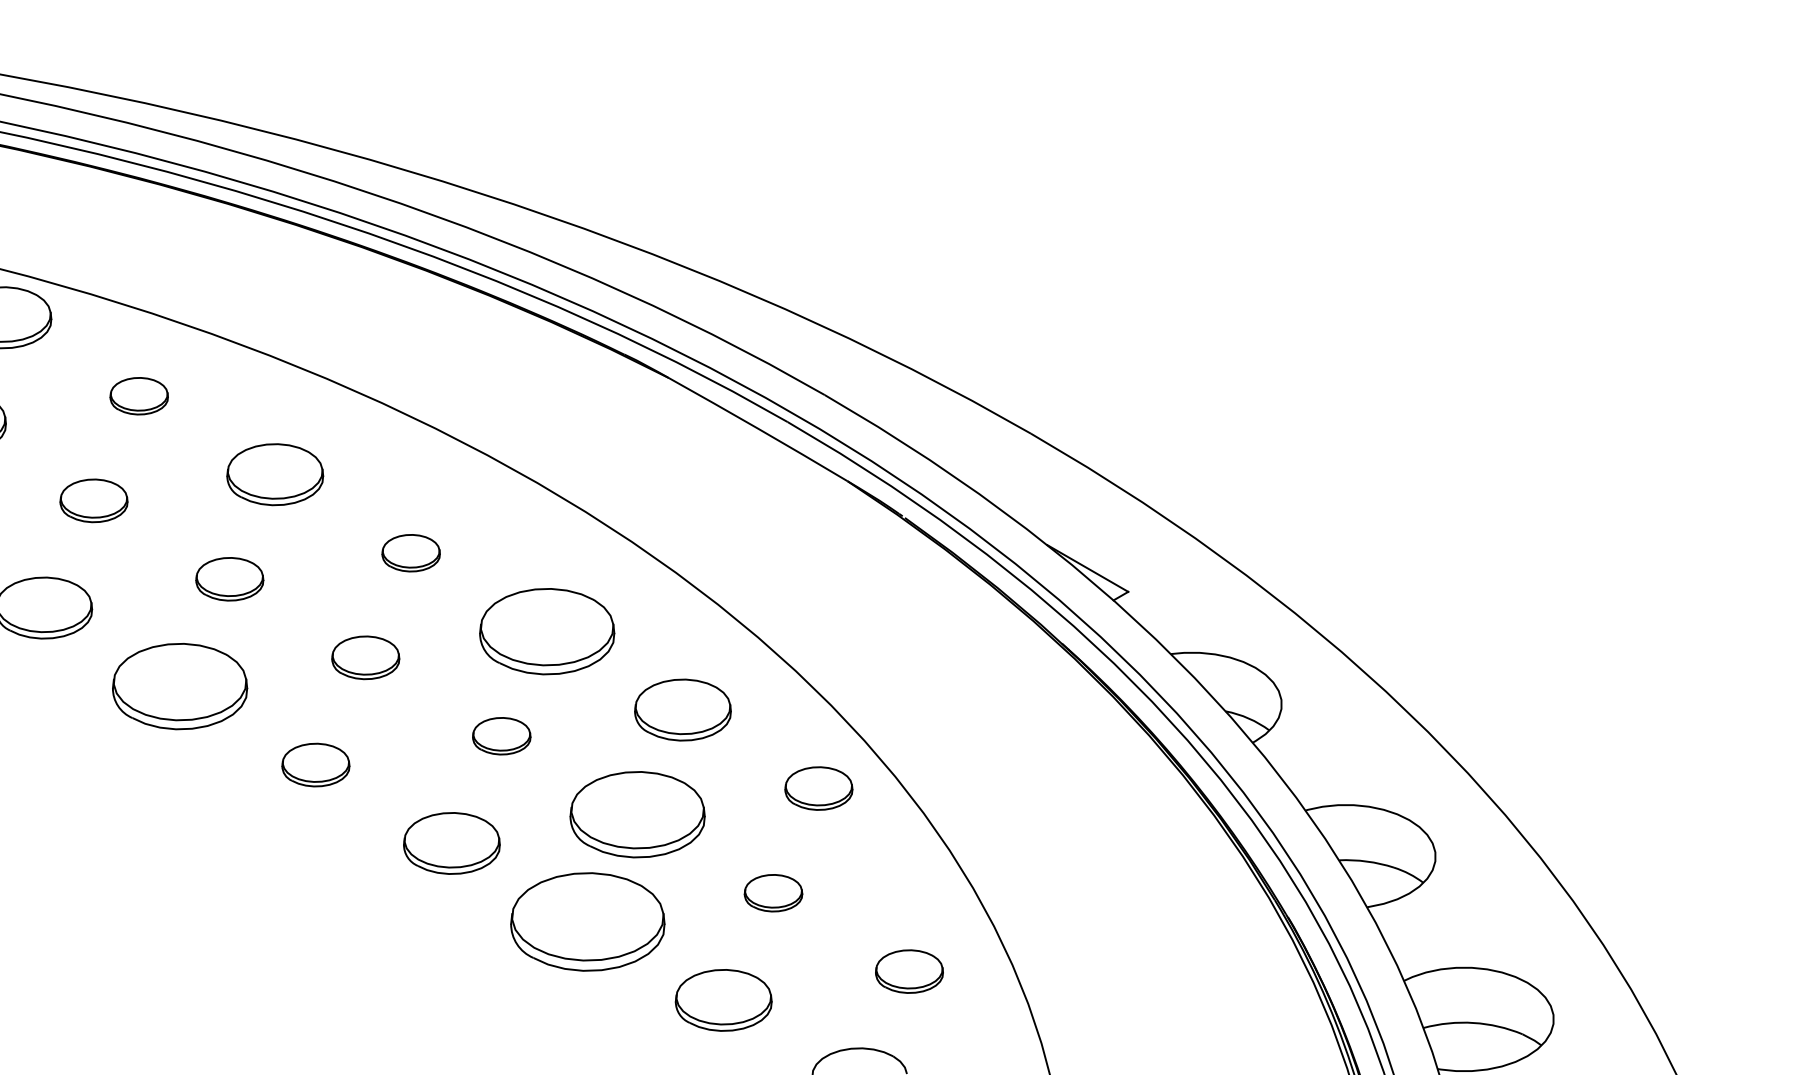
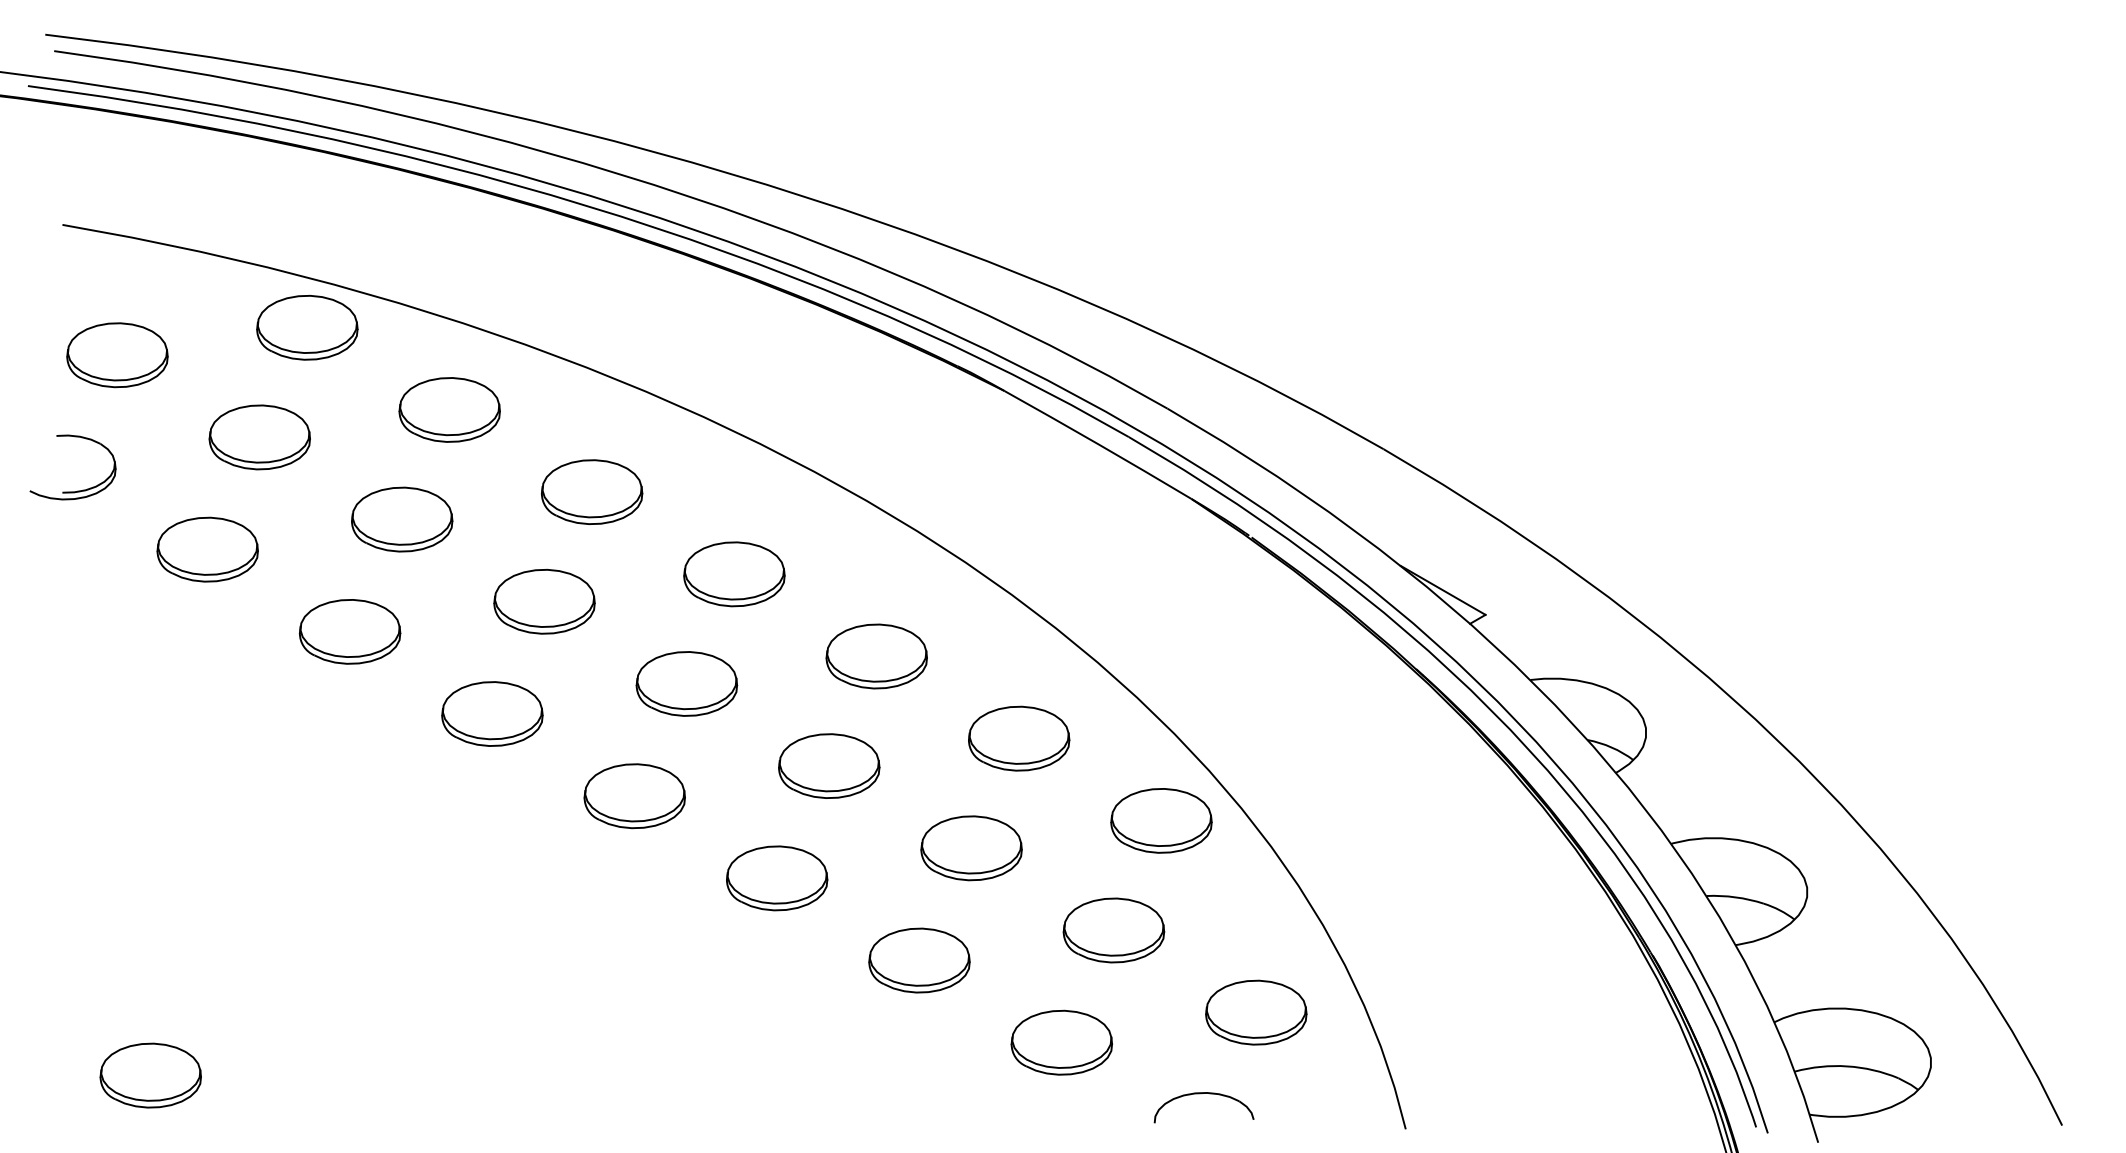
part: (139, 395) -> (449, 409), size x1.67
part: (94, 500) -> (402, 519), size x1.43
part: (411, 553) -> (734, 574), size x1.67
part: (229, 579) -> (544, 601), size x1.43
part: (546, 631) -> (876, 656), size x0.71
part: (365, 657) -> (686, 683), size x1.43
part: (180, 686) -> (492, 713), size x0.71
part: (501, 735) -> (829, 765), size x1.67
part: (315, 765) -> (634, 796), size x1.43
part: (818, 788) -> (1161, 820), size x1.43
part: (637, 814) -> (971, 848), size x0.71
part: (773, 893) -> (1113, 930), size x1.67
part: (587, 921) -> (919, 960), size x0.62
part: (909, 971) -> (1256, 1012), size x1.43

